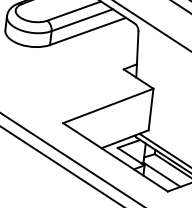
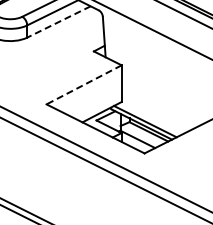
line: (87, 31) -> (58, 22), solid -> dashed
line: (107, 106) -> (83, 85), solid -> dashed

